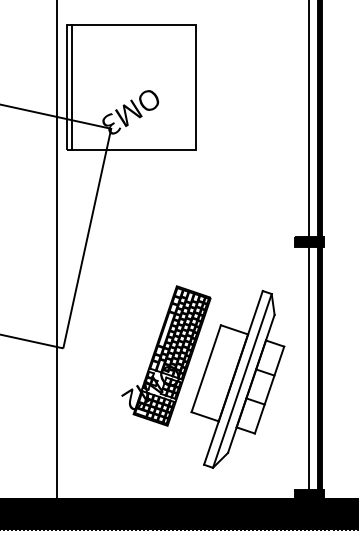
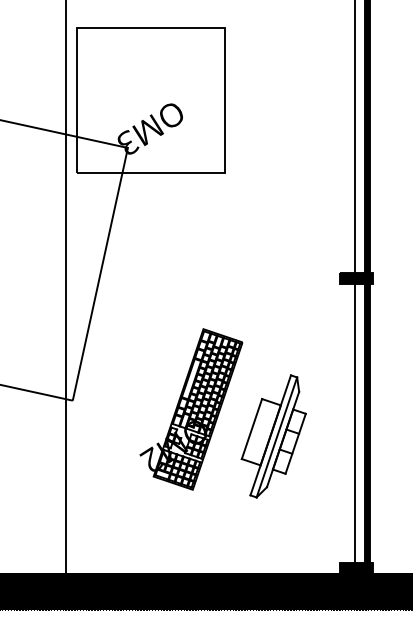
line: (72, 87) -> (83, 100), removed
part: (237, 379) -> (273, 436), size x0.6

